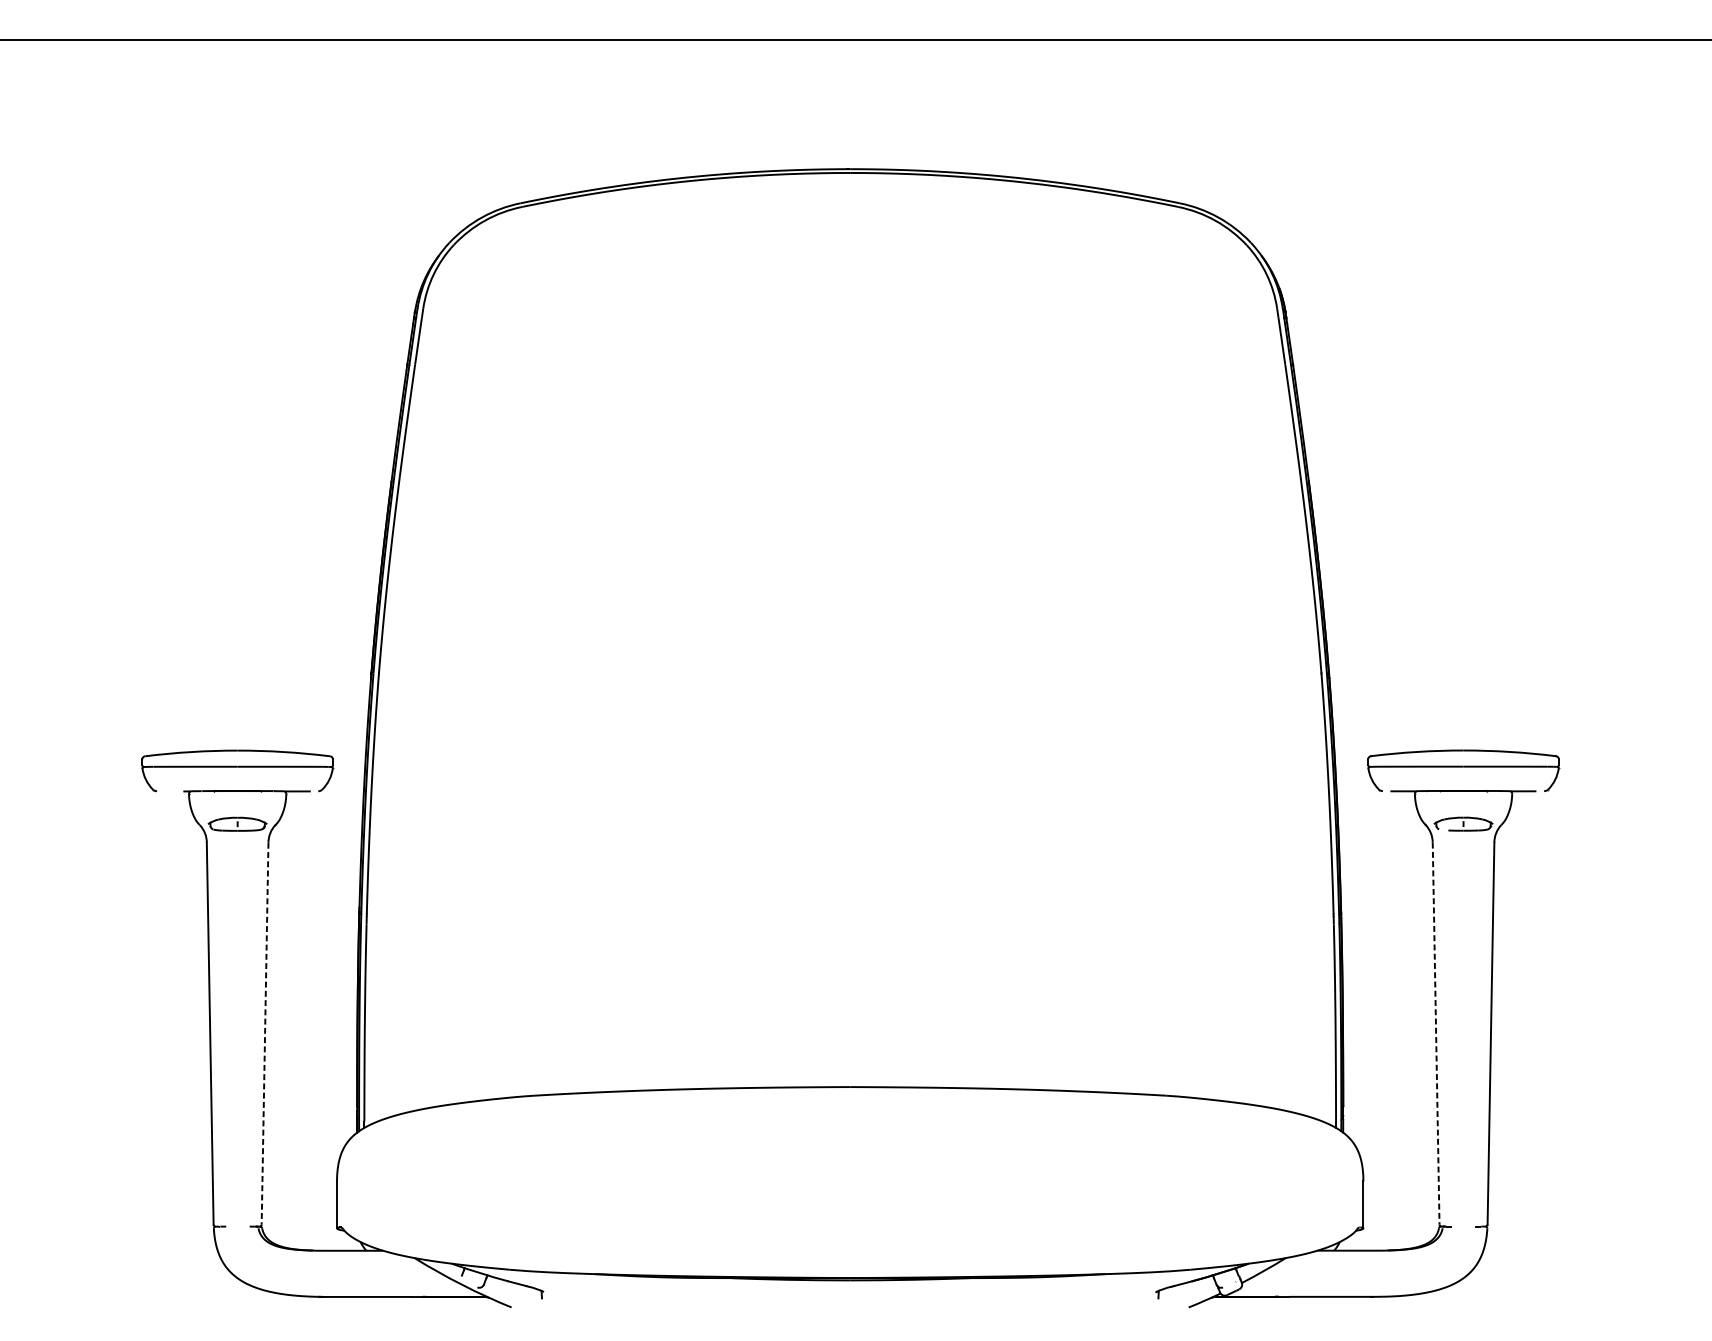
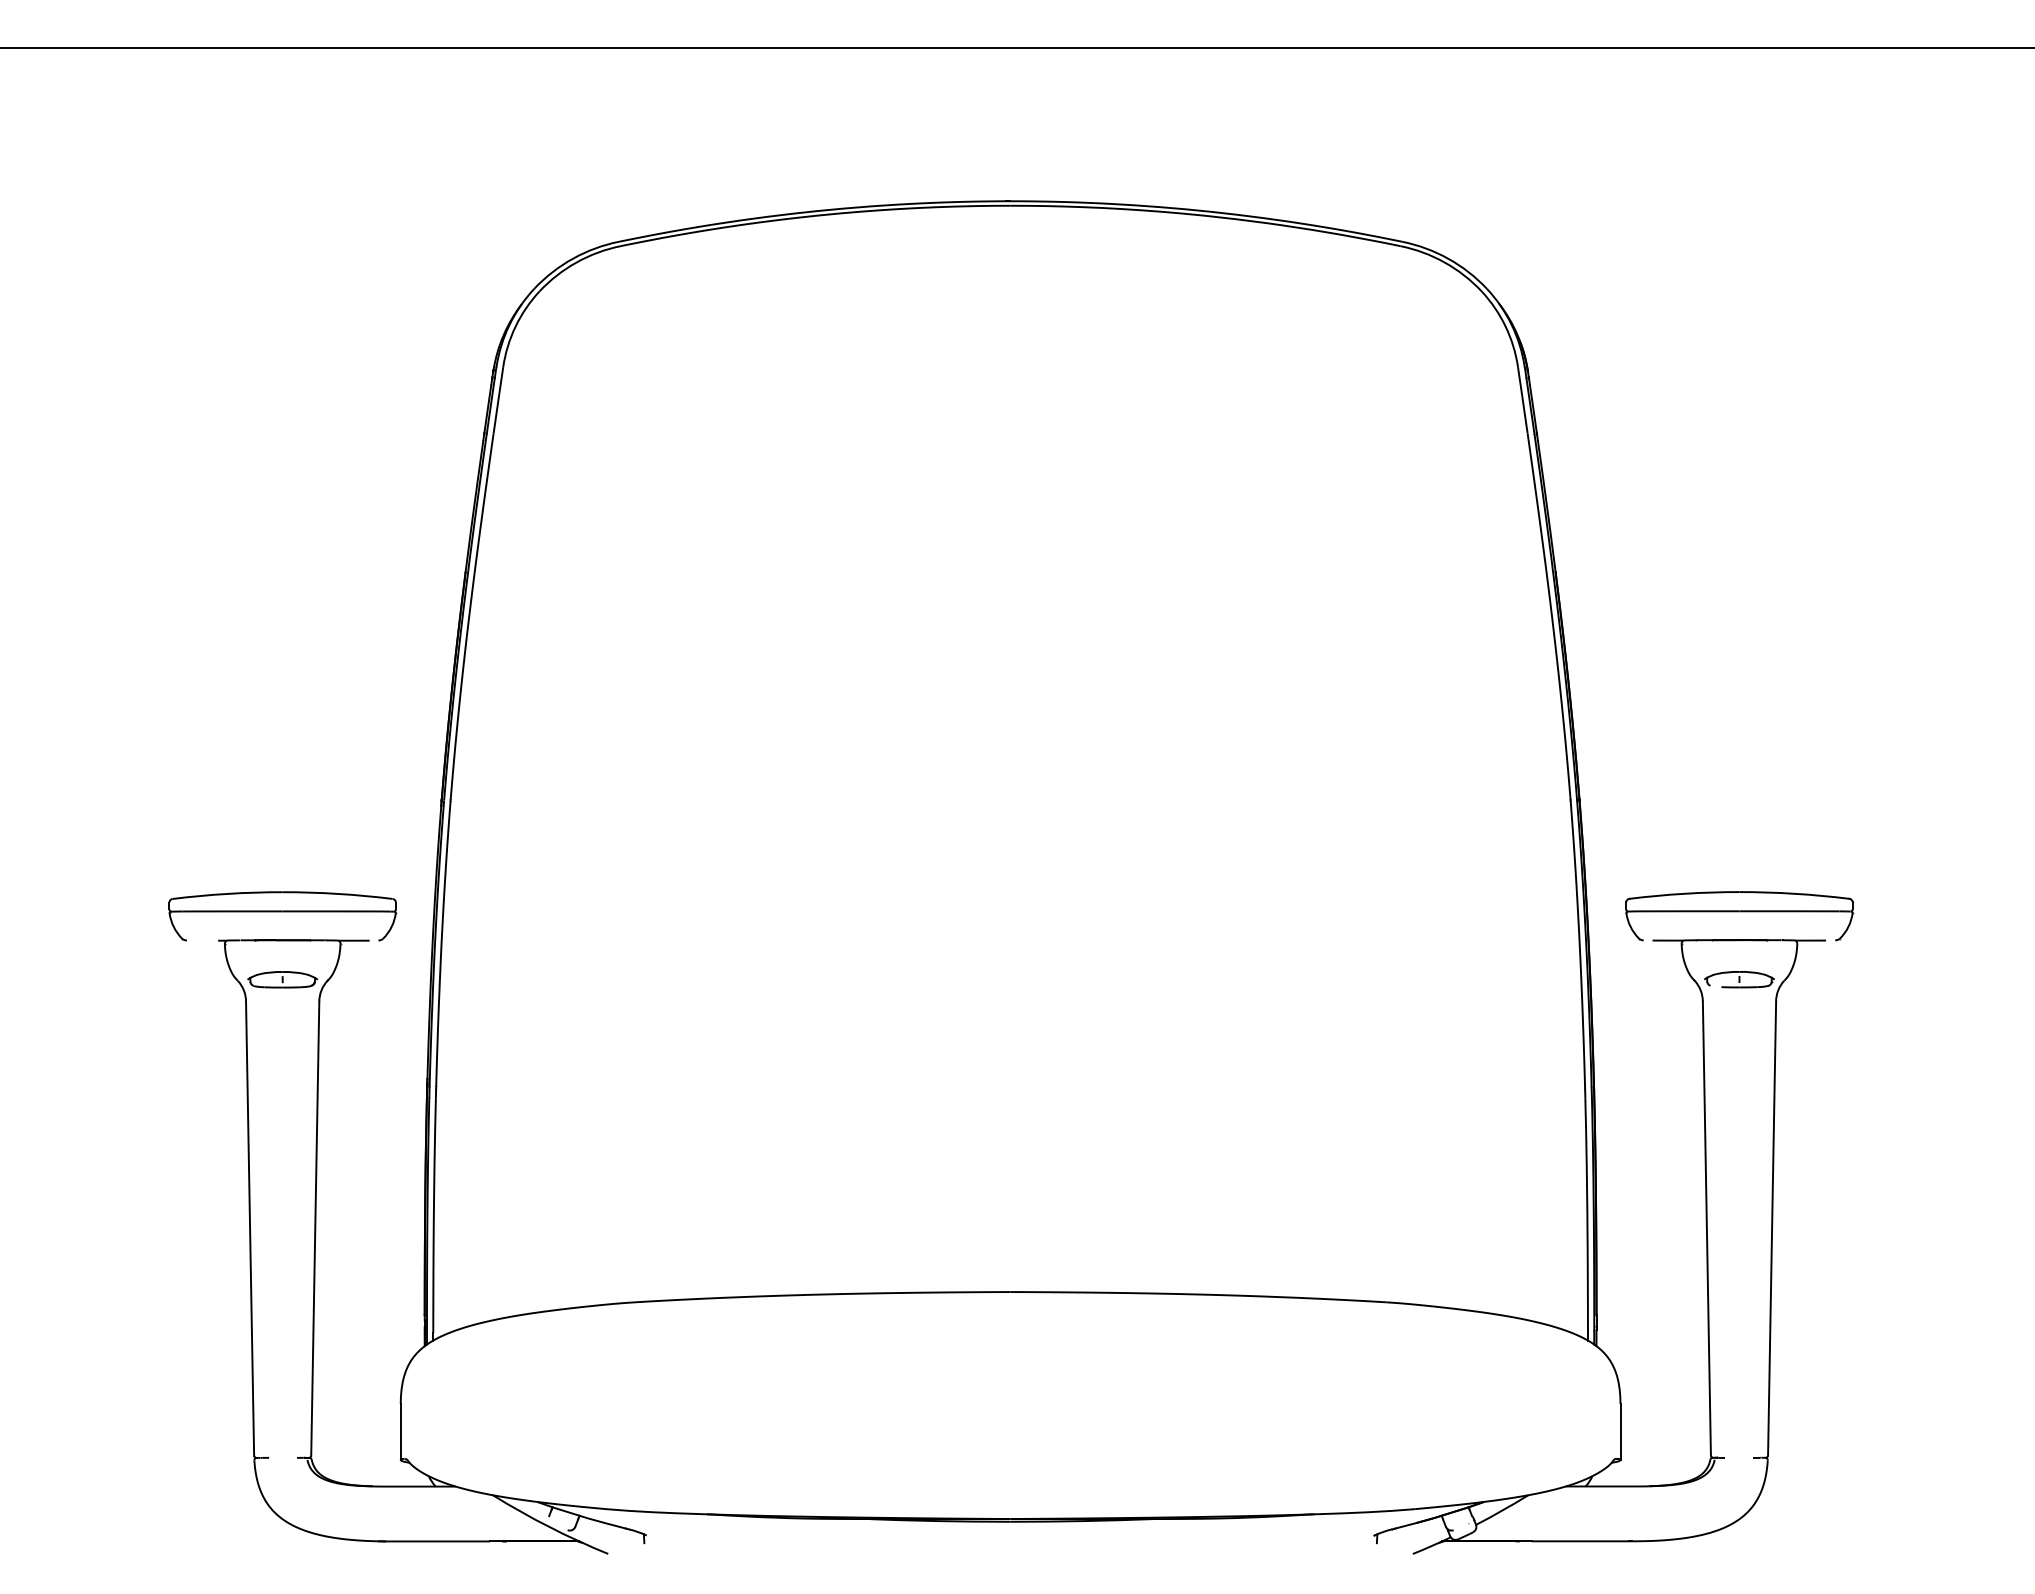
line: (265, 1033) -> (315, 1228), dashed -> solid
line: (1435, 1033) -> (1706, 1228), dashed -> solid

